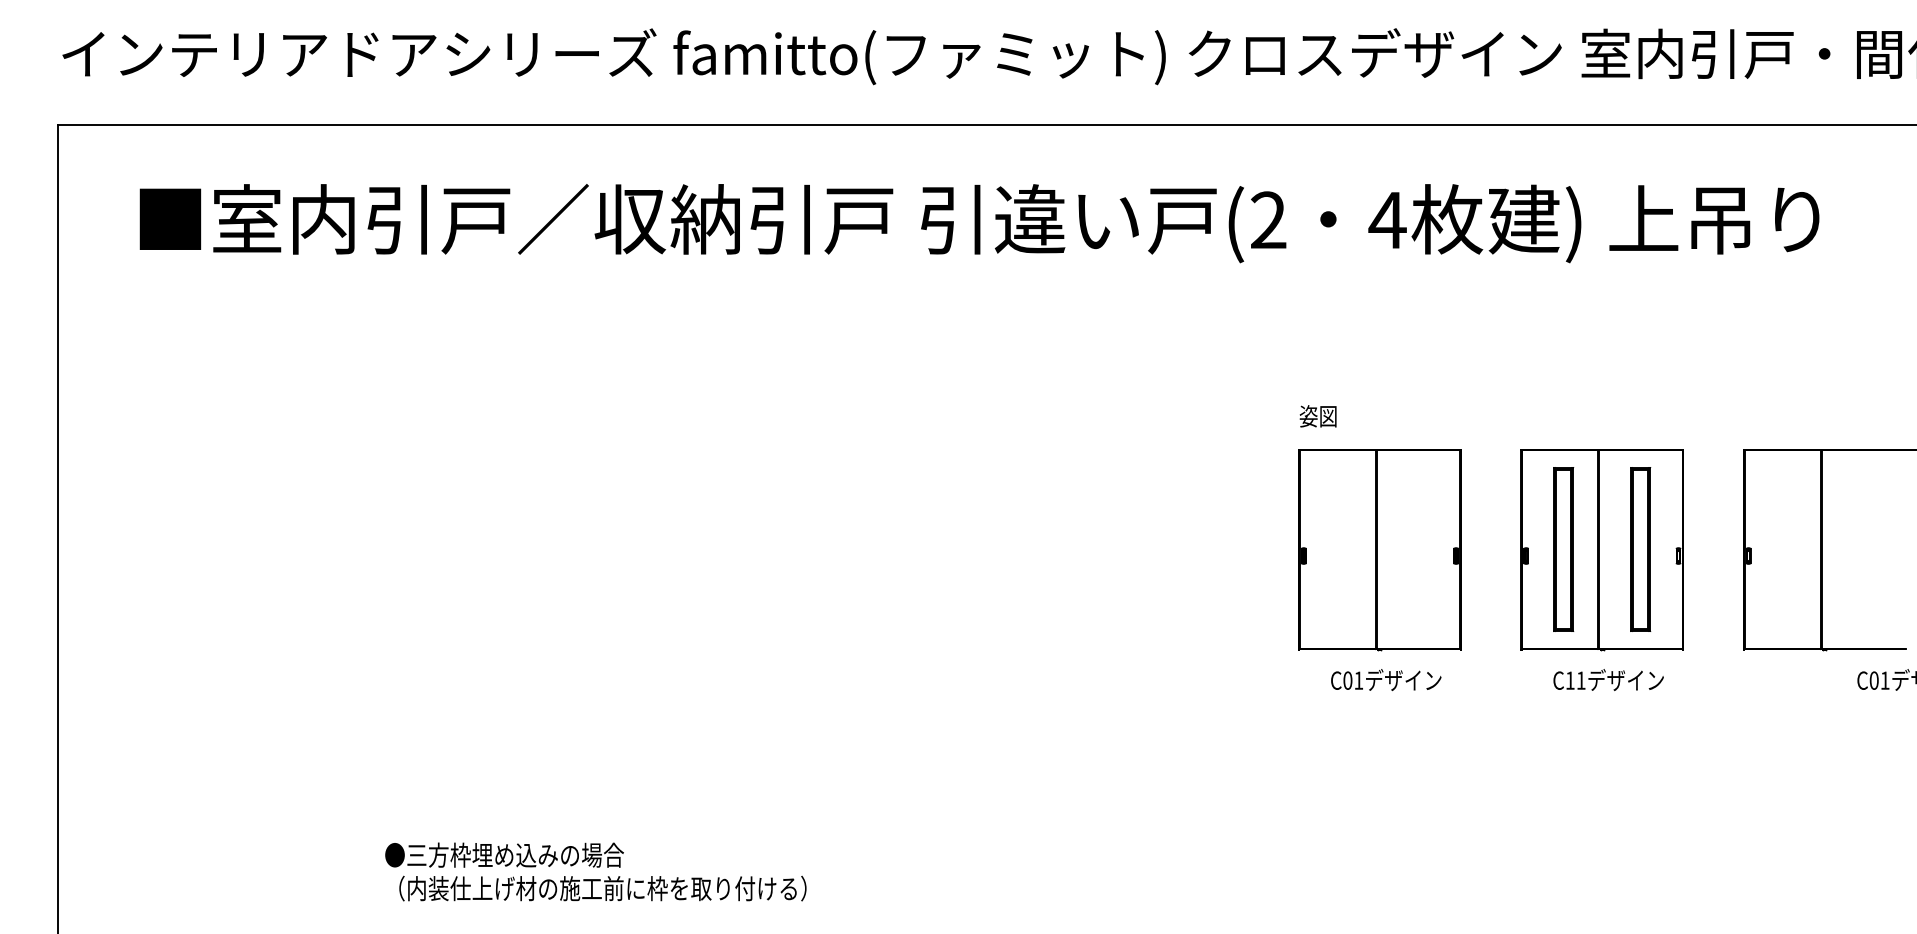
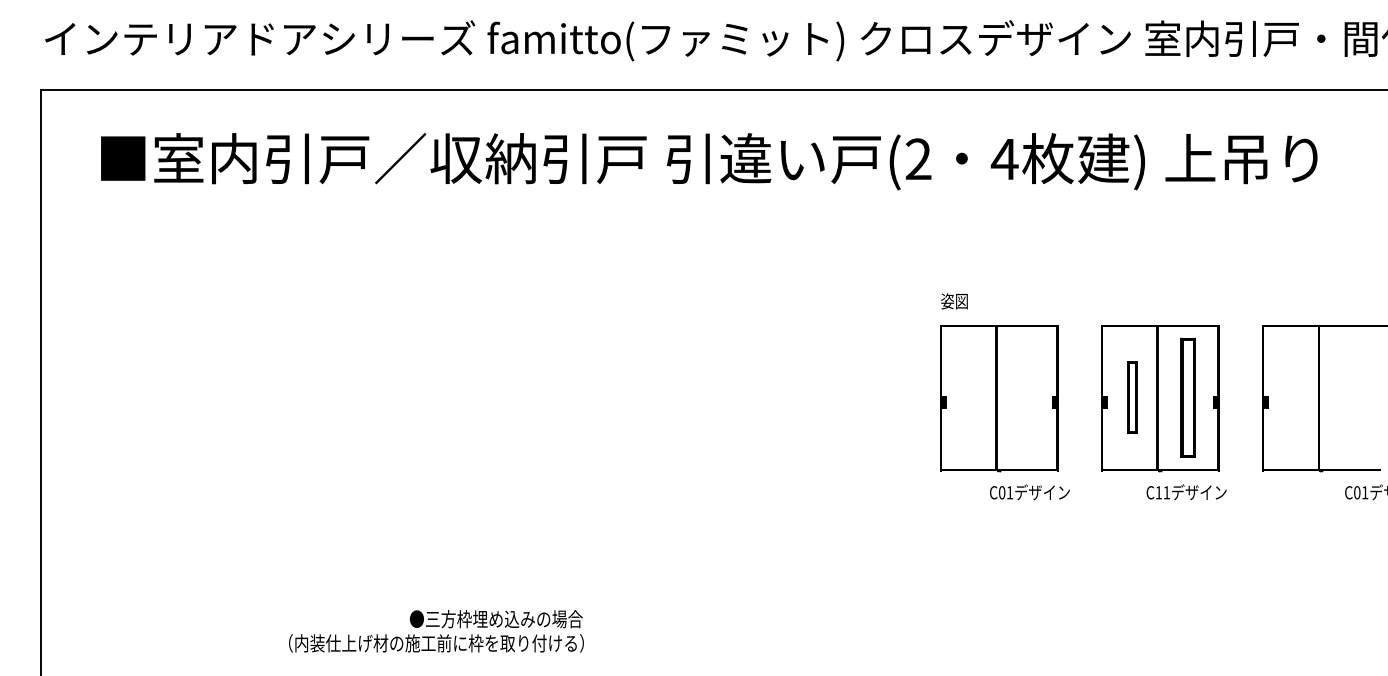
part: (1563, 549) -> (1132, 397), size x0.6
text: (1386, 679) -> (1030, 491), moved
text: (1608, 679) -> (1186, 491), moved
text: (504, 854) -> (496, 618), moved

